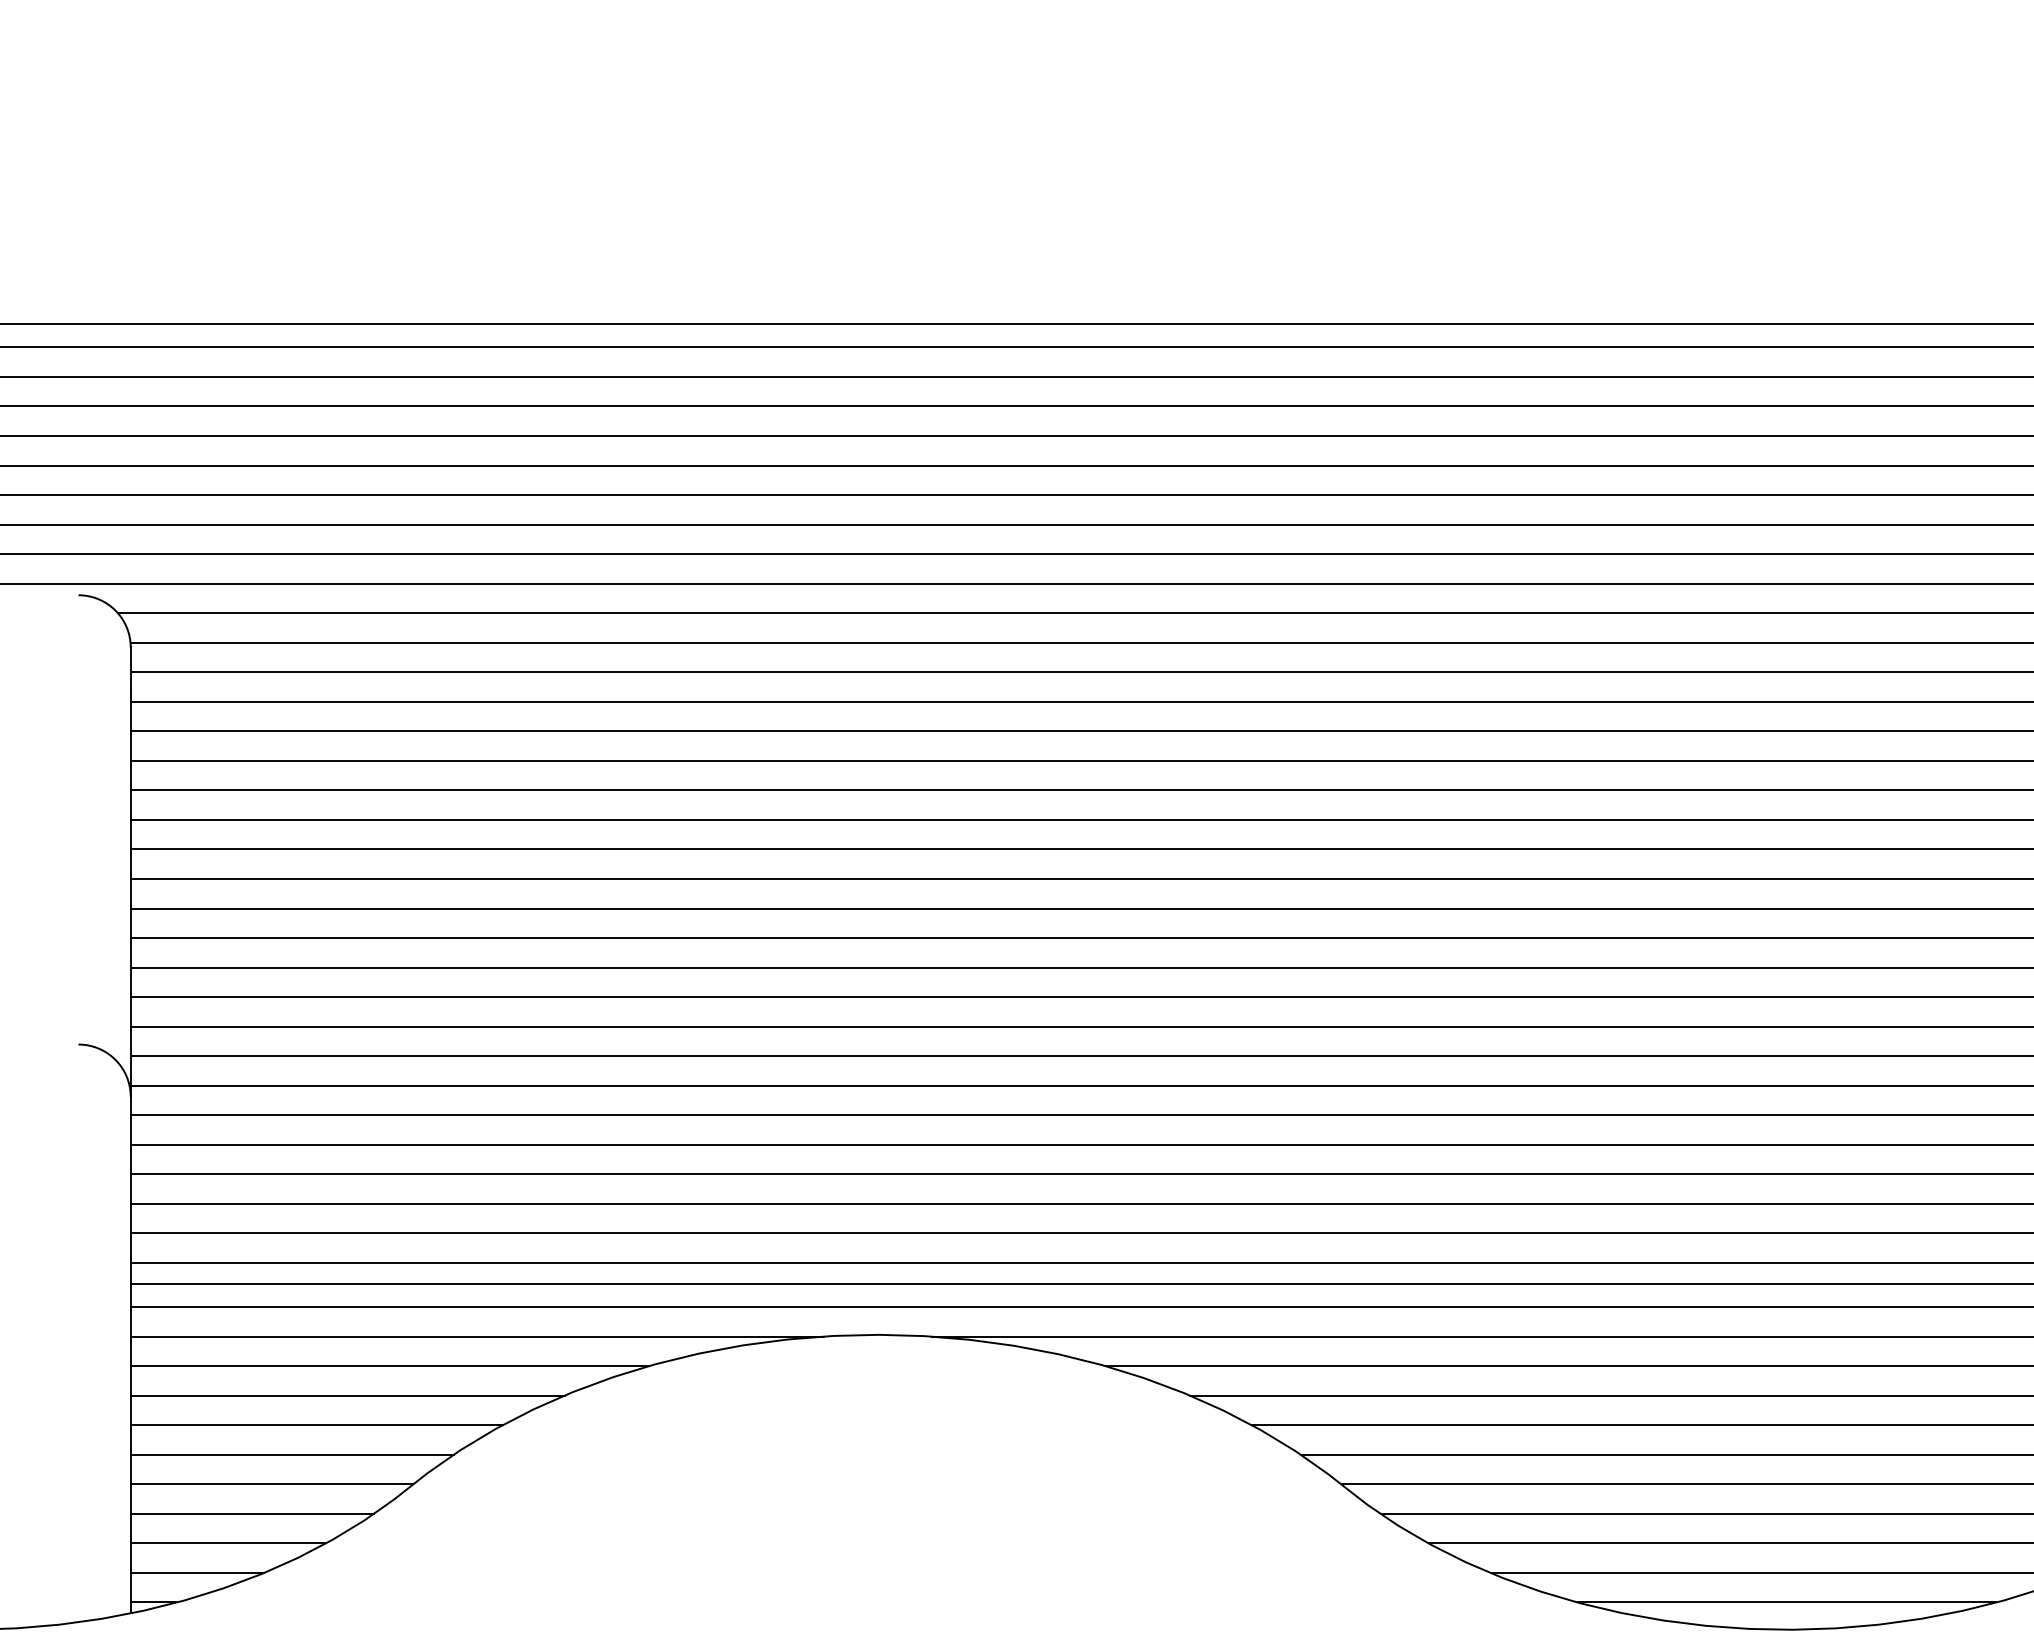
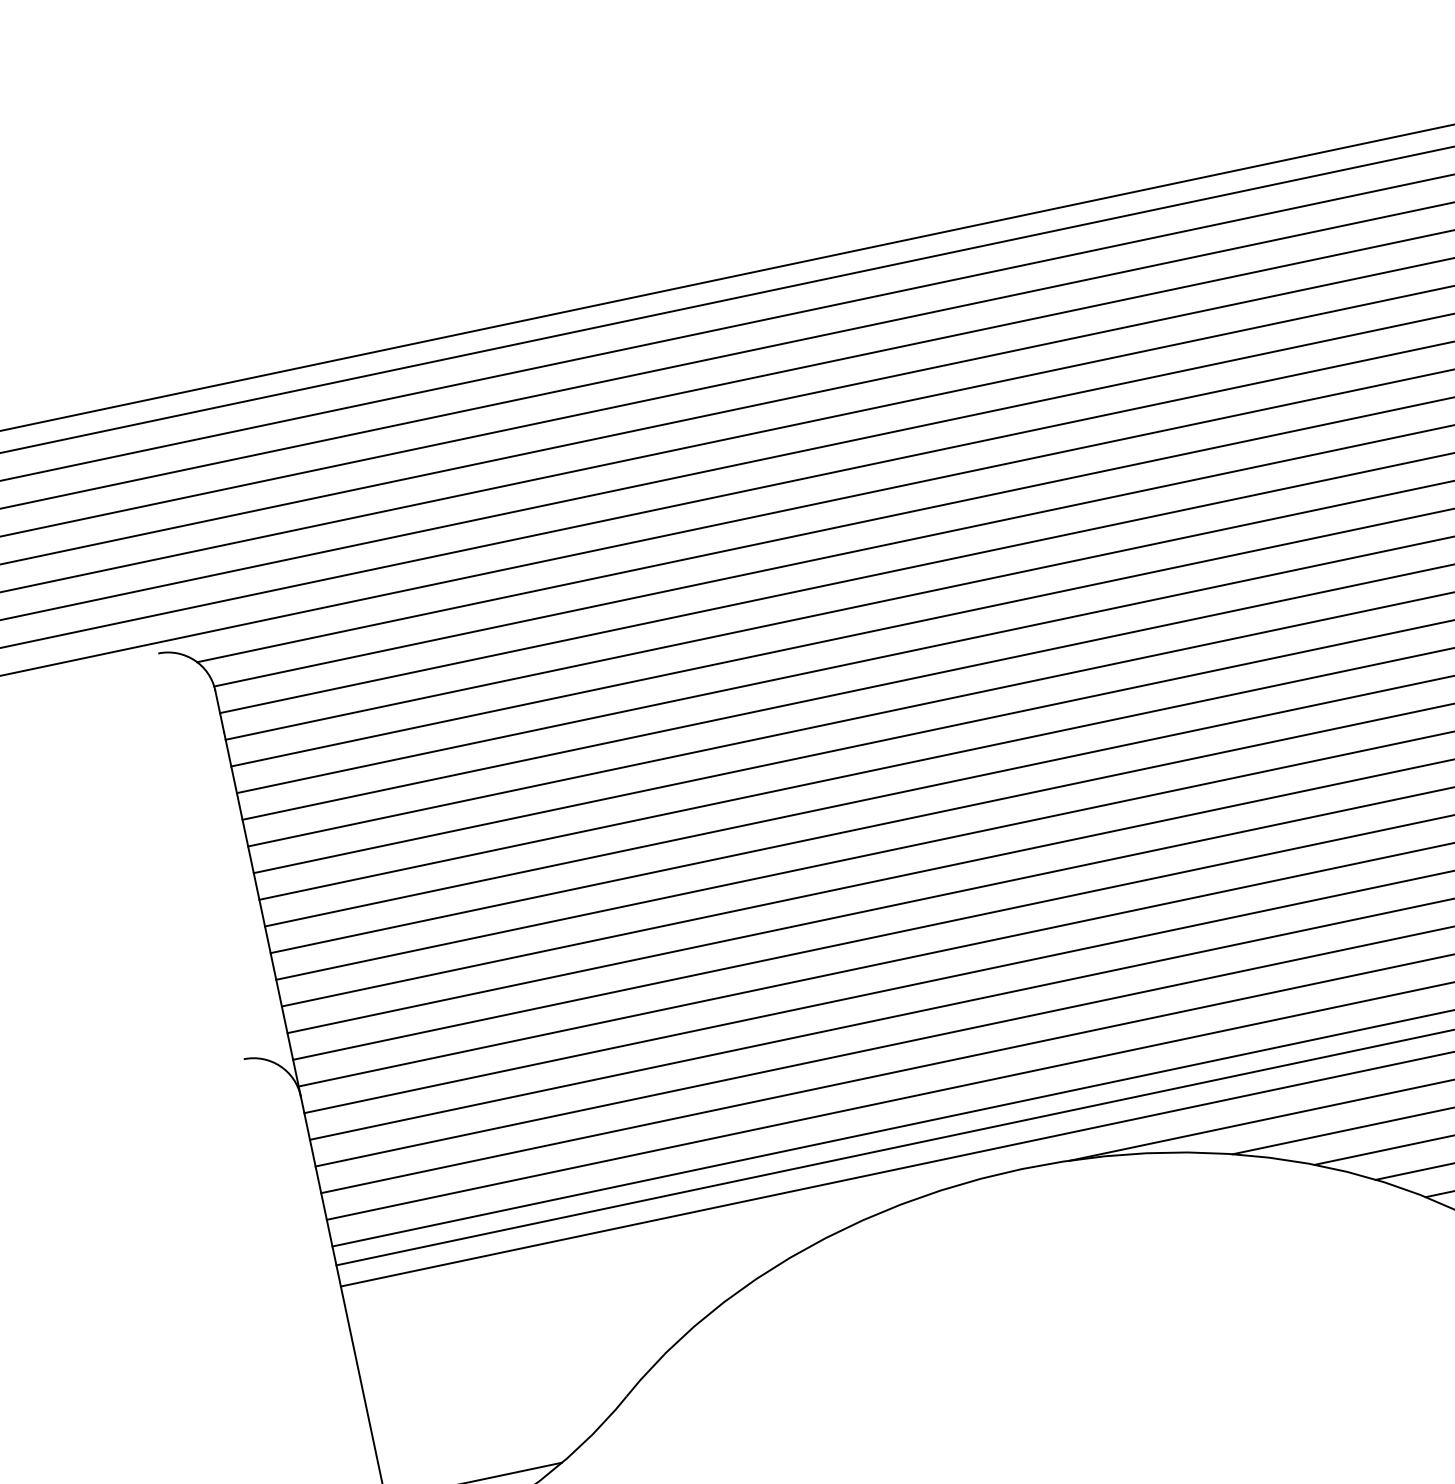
line: (476, 1336) -> (658, 1247), removed
line: (389, 1366) -> (585, 1290), removed
line: (347, 1395) -> (553, 1325), removed
line: (316, 1425) -> (531, 1358), removed
line: (291, 1454) -> (514, 1388), removed
line: (271, 1484) -> (501, 1419), removed
line: (251, 1513) -> (489, 1449), removed

